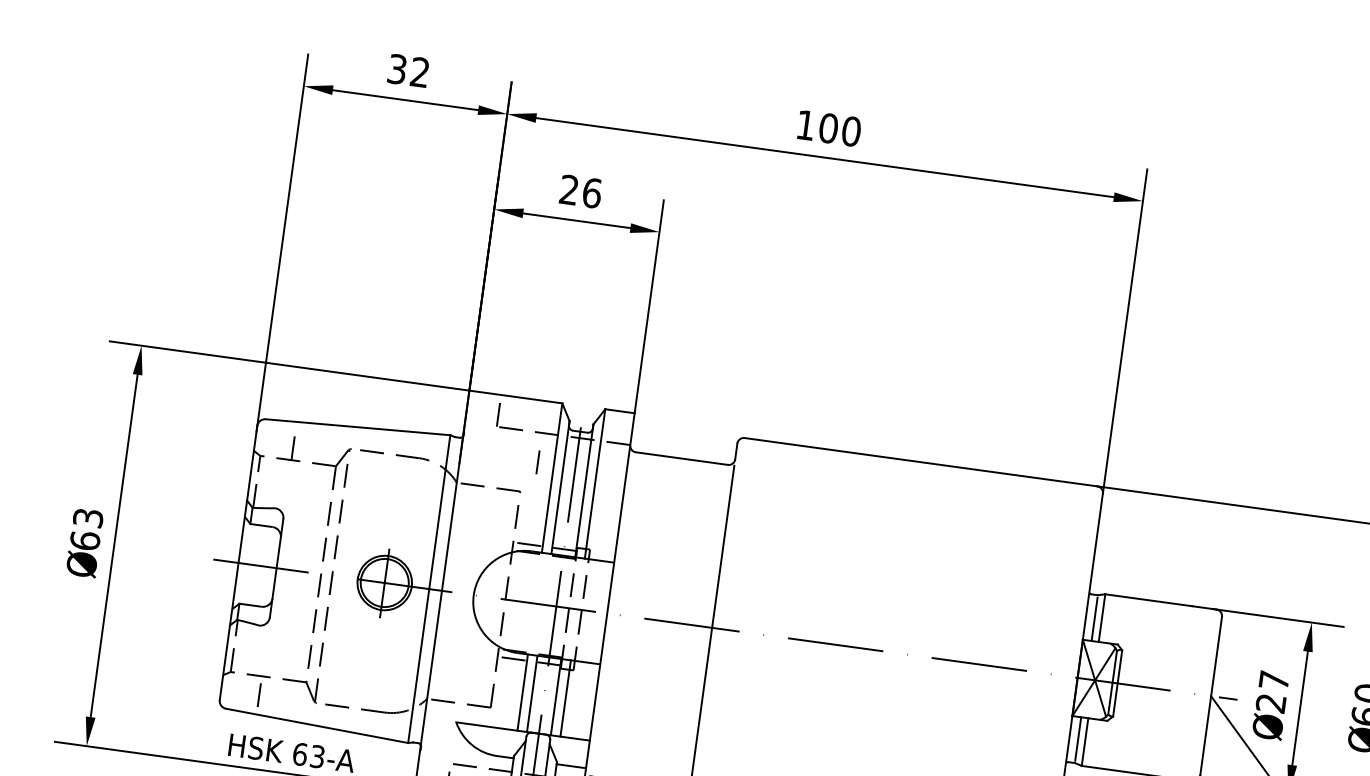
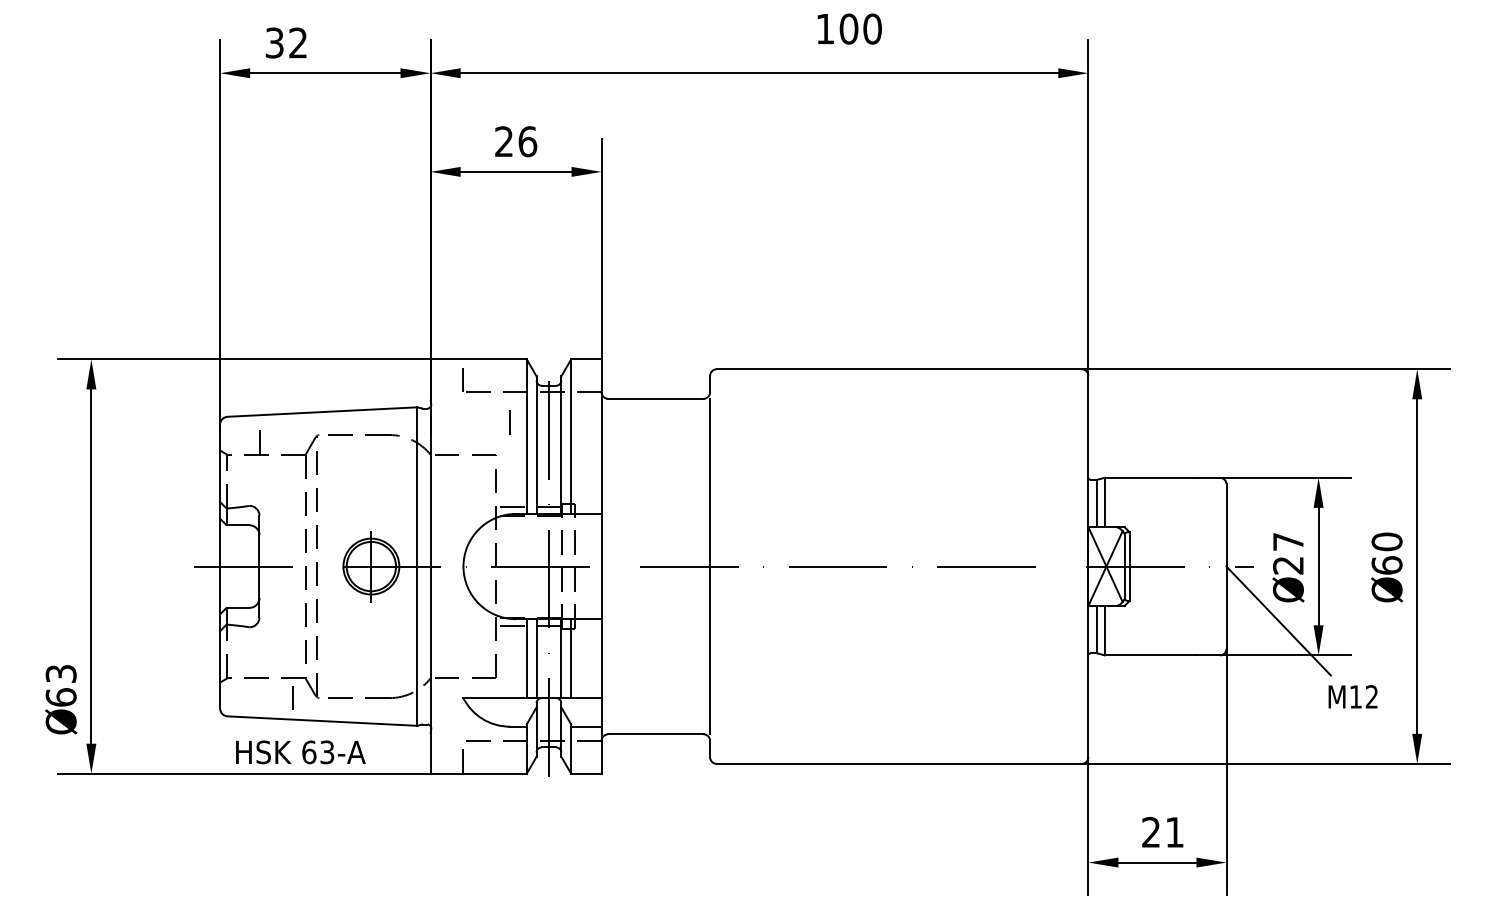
text: (407, 70) -> (285, 42), moved
text: (829, 127) -> (849, 28), moved
text: (85, 542) -> (61, 699), moved
line: (259, 694) -> (292, 697), moved

